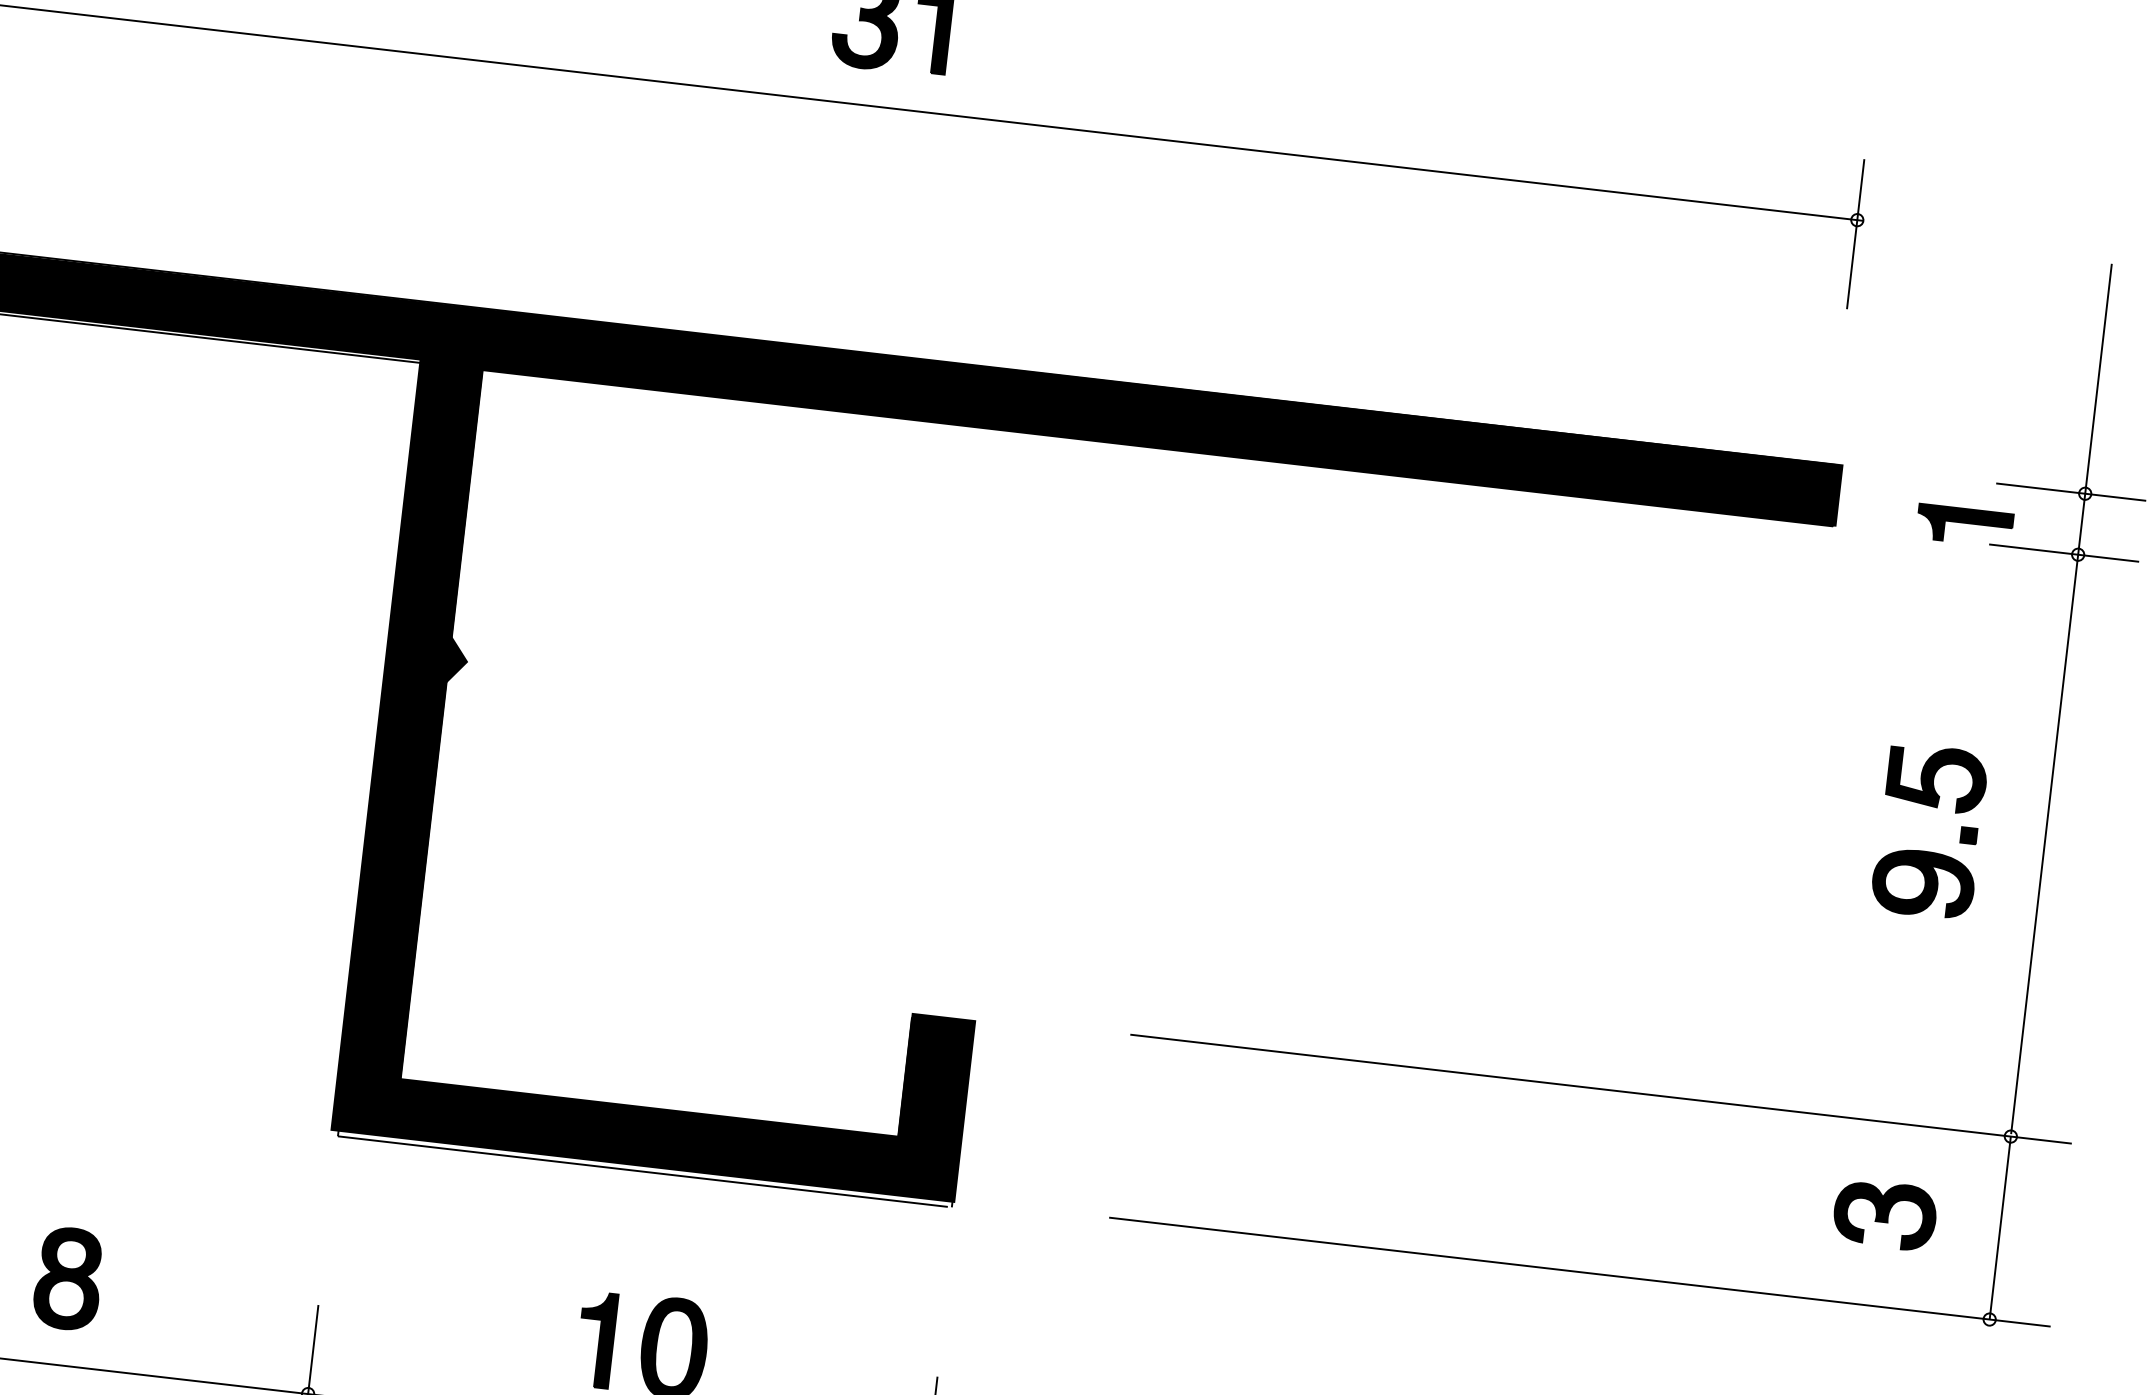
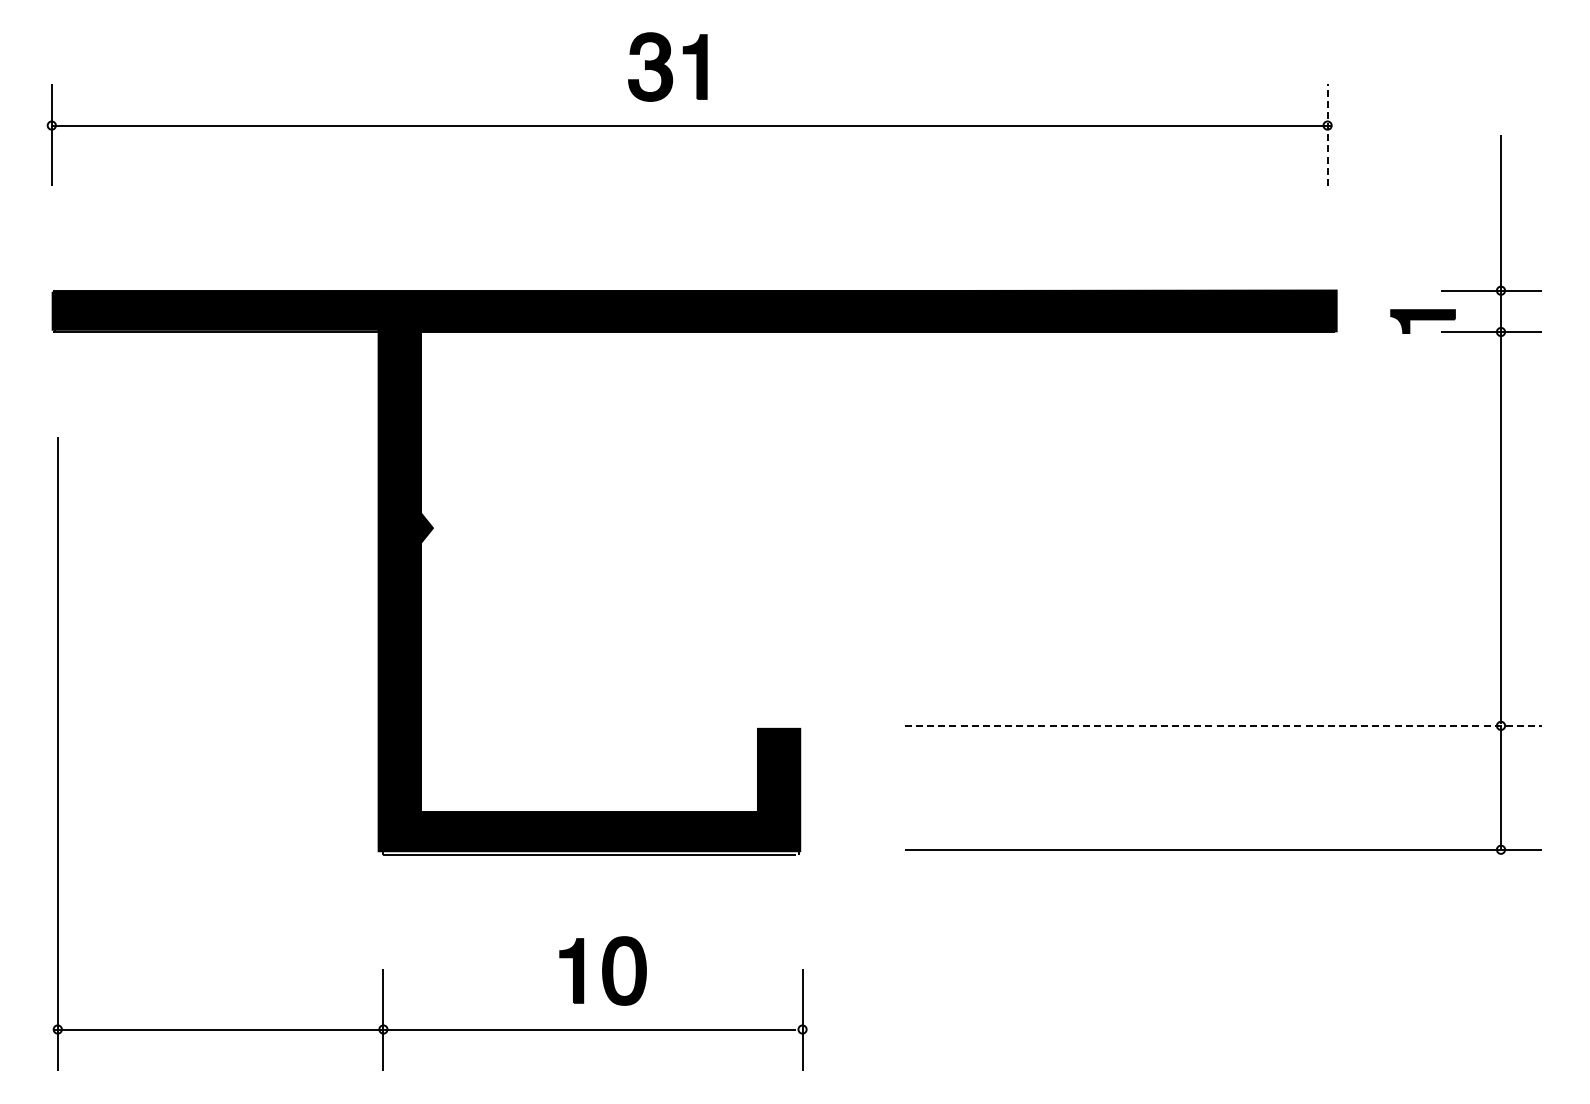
line: (1855, 234) -> (1327, 135), solid -> dashed
part: (1926, 850) -> (1422, 541), removed
line: (1600, 1088) -> (1223, 725), solid -> dashed
part: (1884, 1214) -> (1422, 787), removed
part: (68, 1277) -> (214, 970), removed

